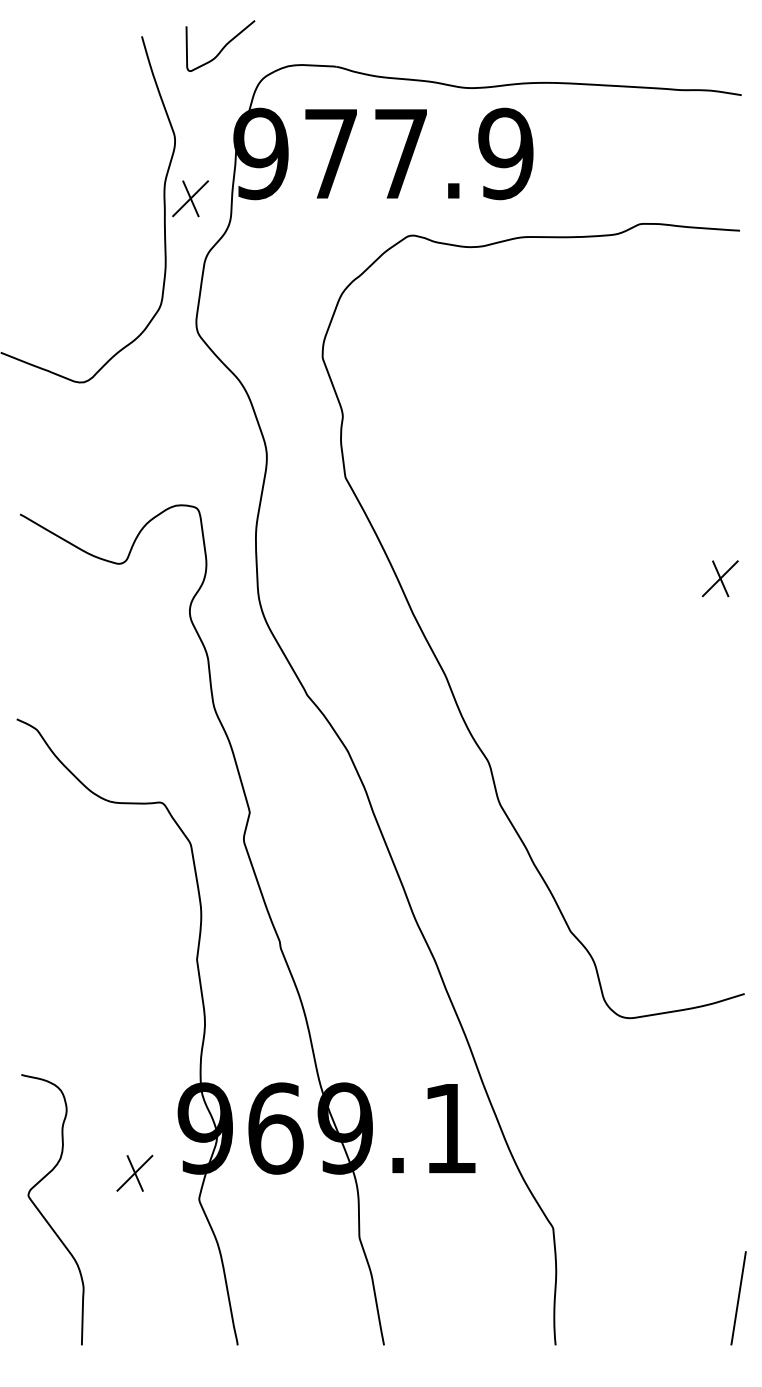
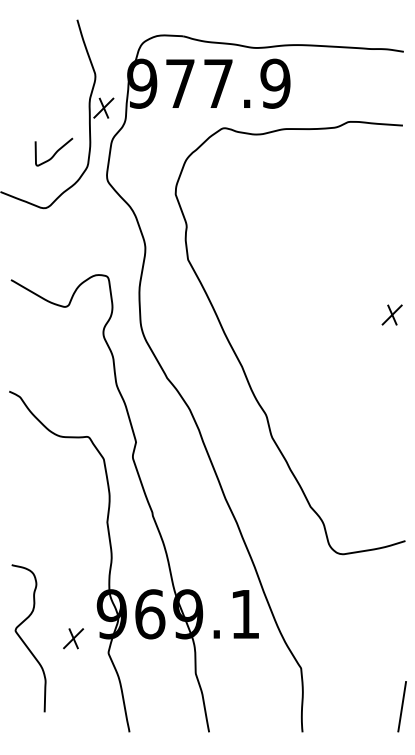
curve: (223, 45) -> (55, 151), moved
curve: (44, 1215) -> (24, 641), moved

